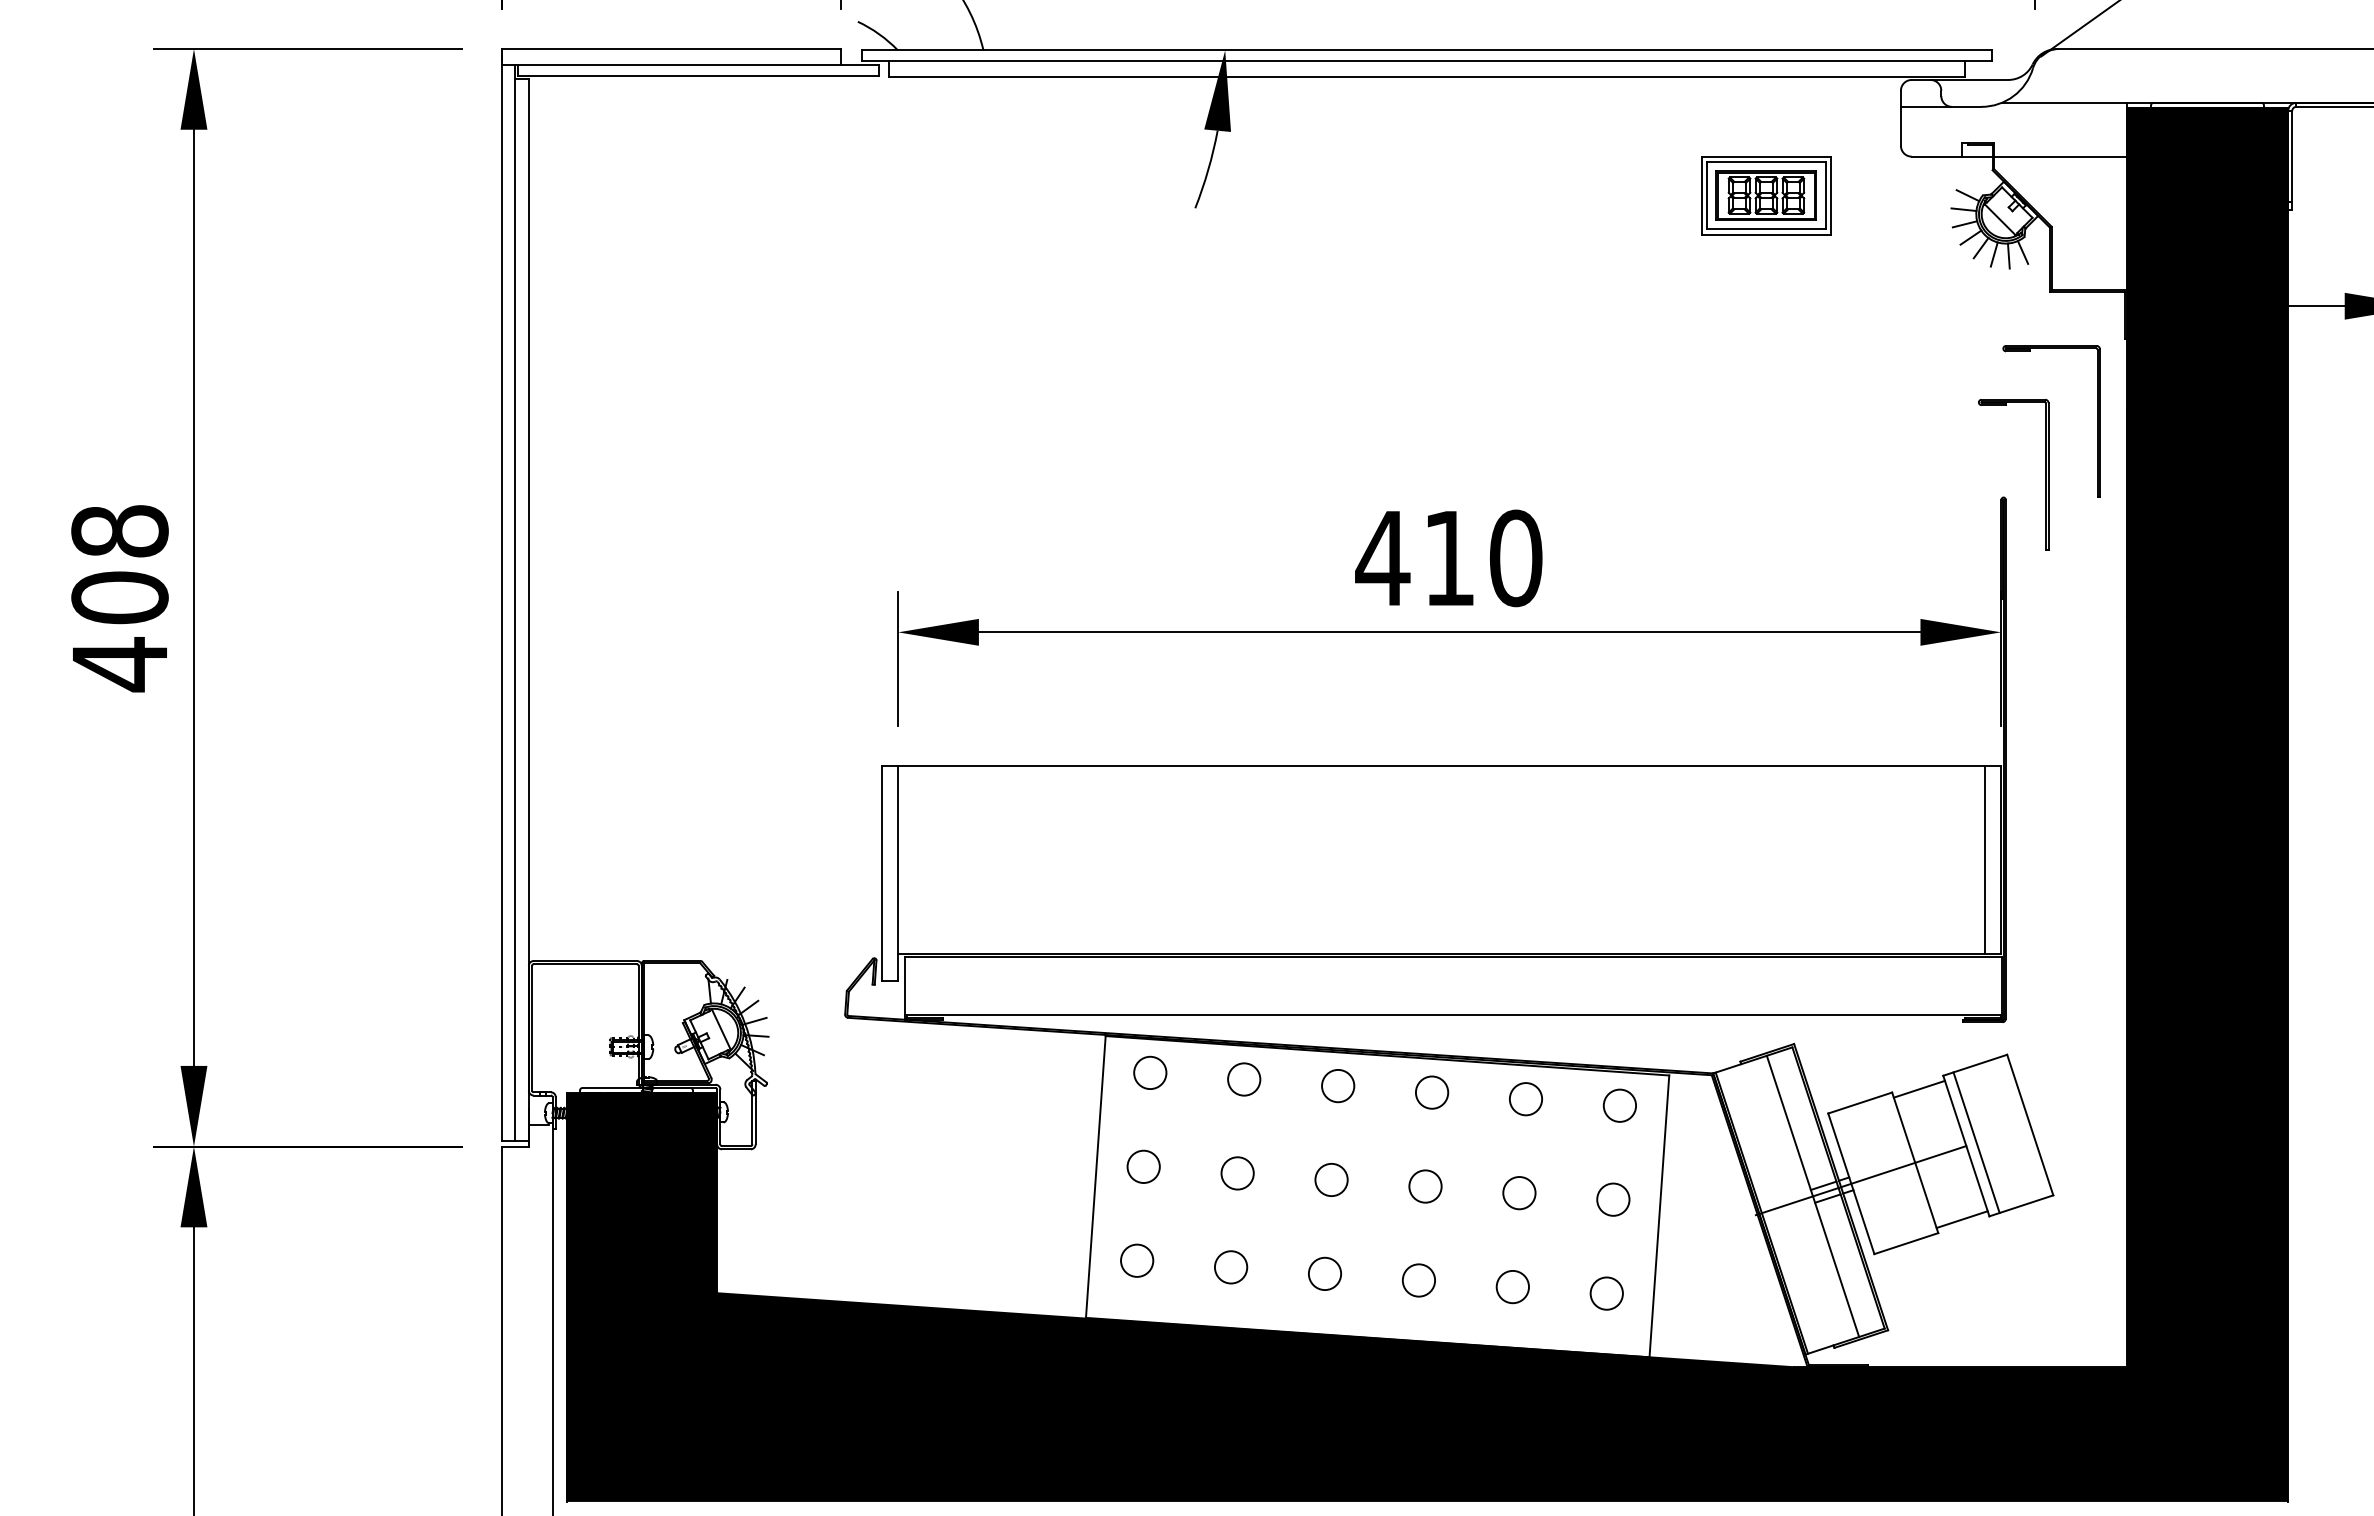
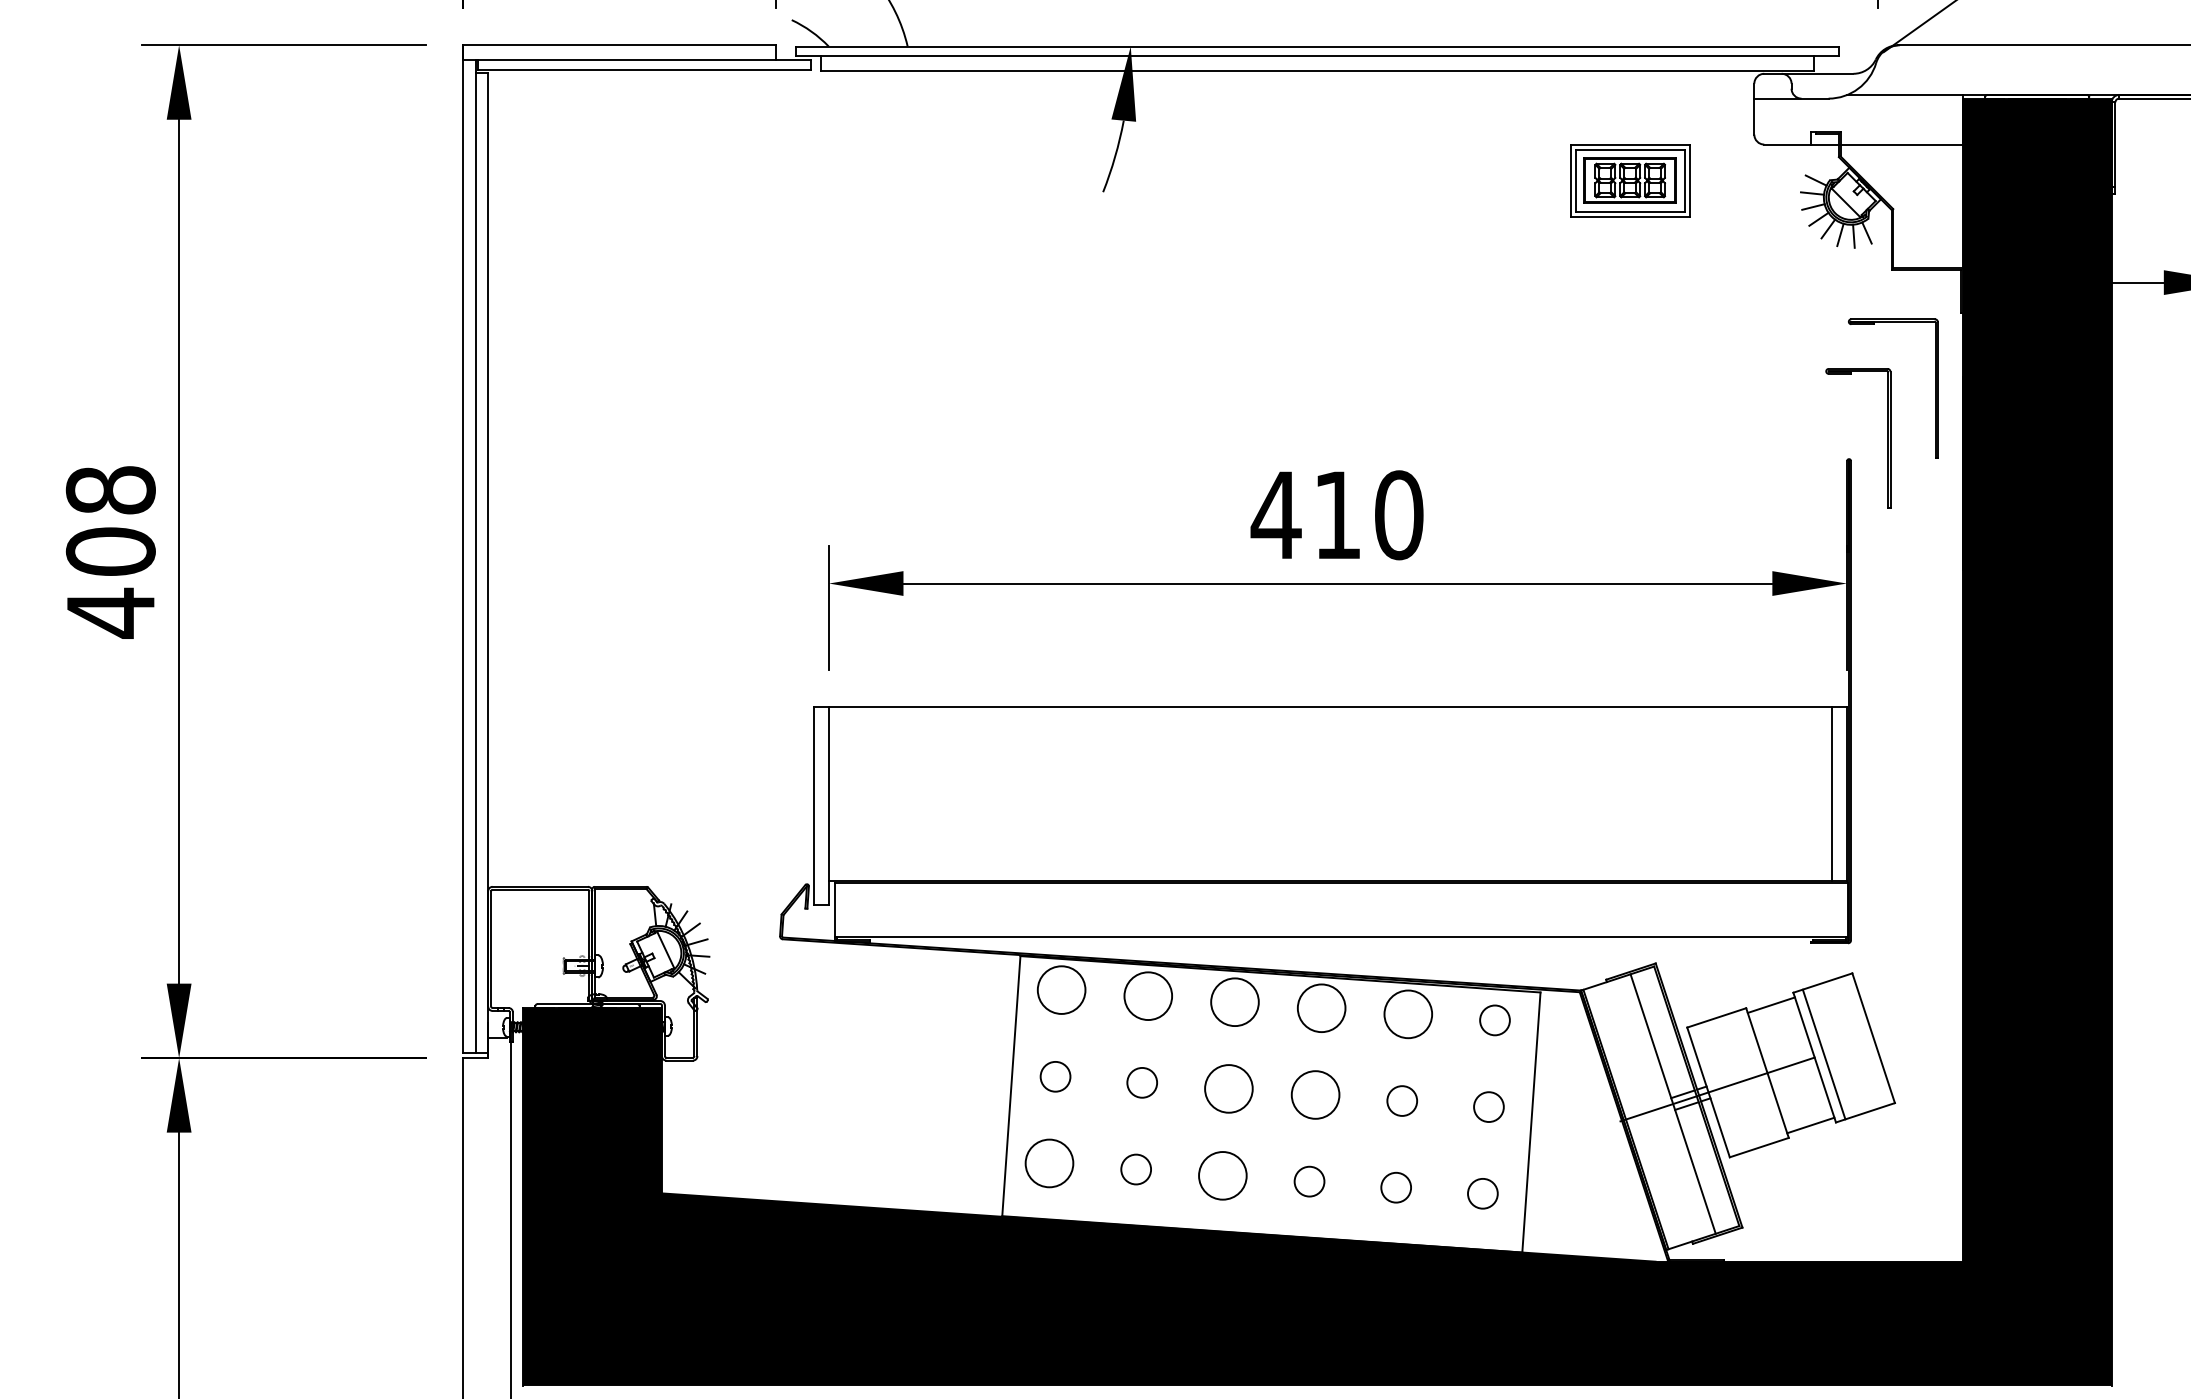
circle: (1150, 1072) -> (1061, 989), size x1.6
circle: (1244, 1079) -> (1148, 996), size x1.6
circle: (1338, 1085) -> (1235, 1001), size x1.6
circle: (1431, 1092) -> (1321, 1008), size x1.6
circle: (1525, 1099) -> (1407, 1014), size x1.6
circle: (1331, 1179) -> (1228, 1088), size x1.6
circle: (1425, 1186) -> (1315, 1094), size x1.6
circle: (1137, 1260) -> (1049, 1163), size x1.6
circle: (1324, 1273) -> (1222, 1175), size x1.6

